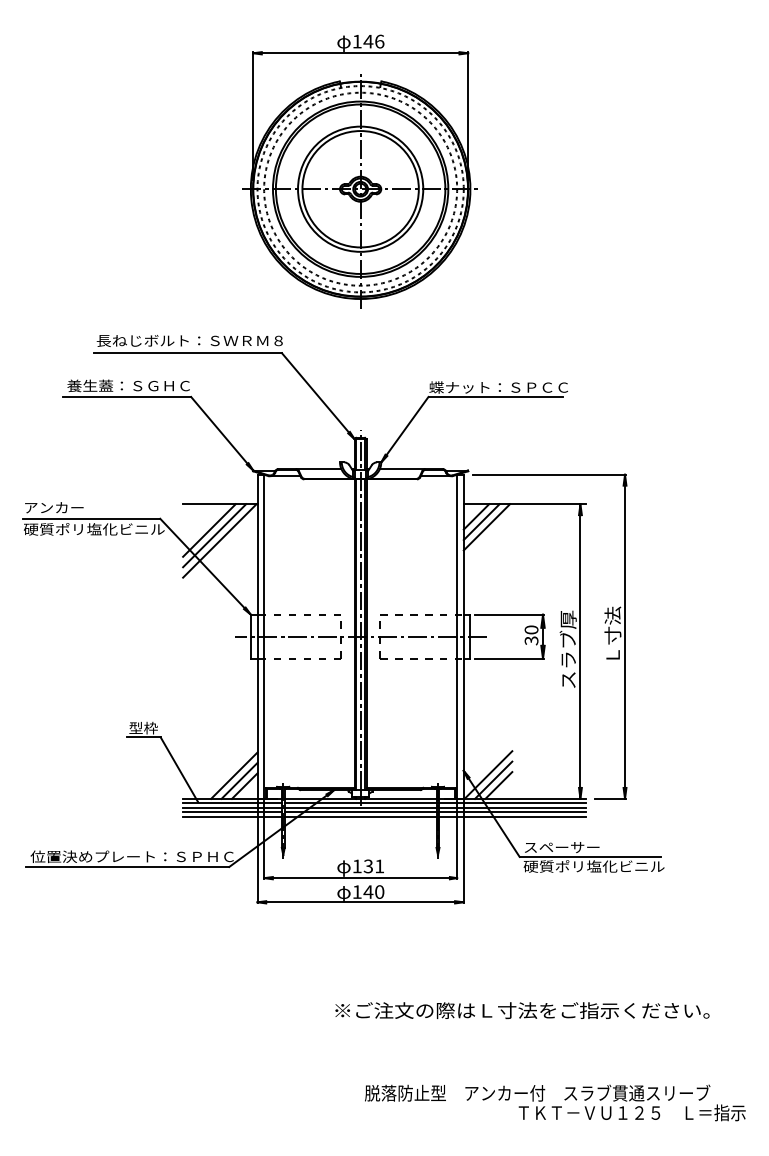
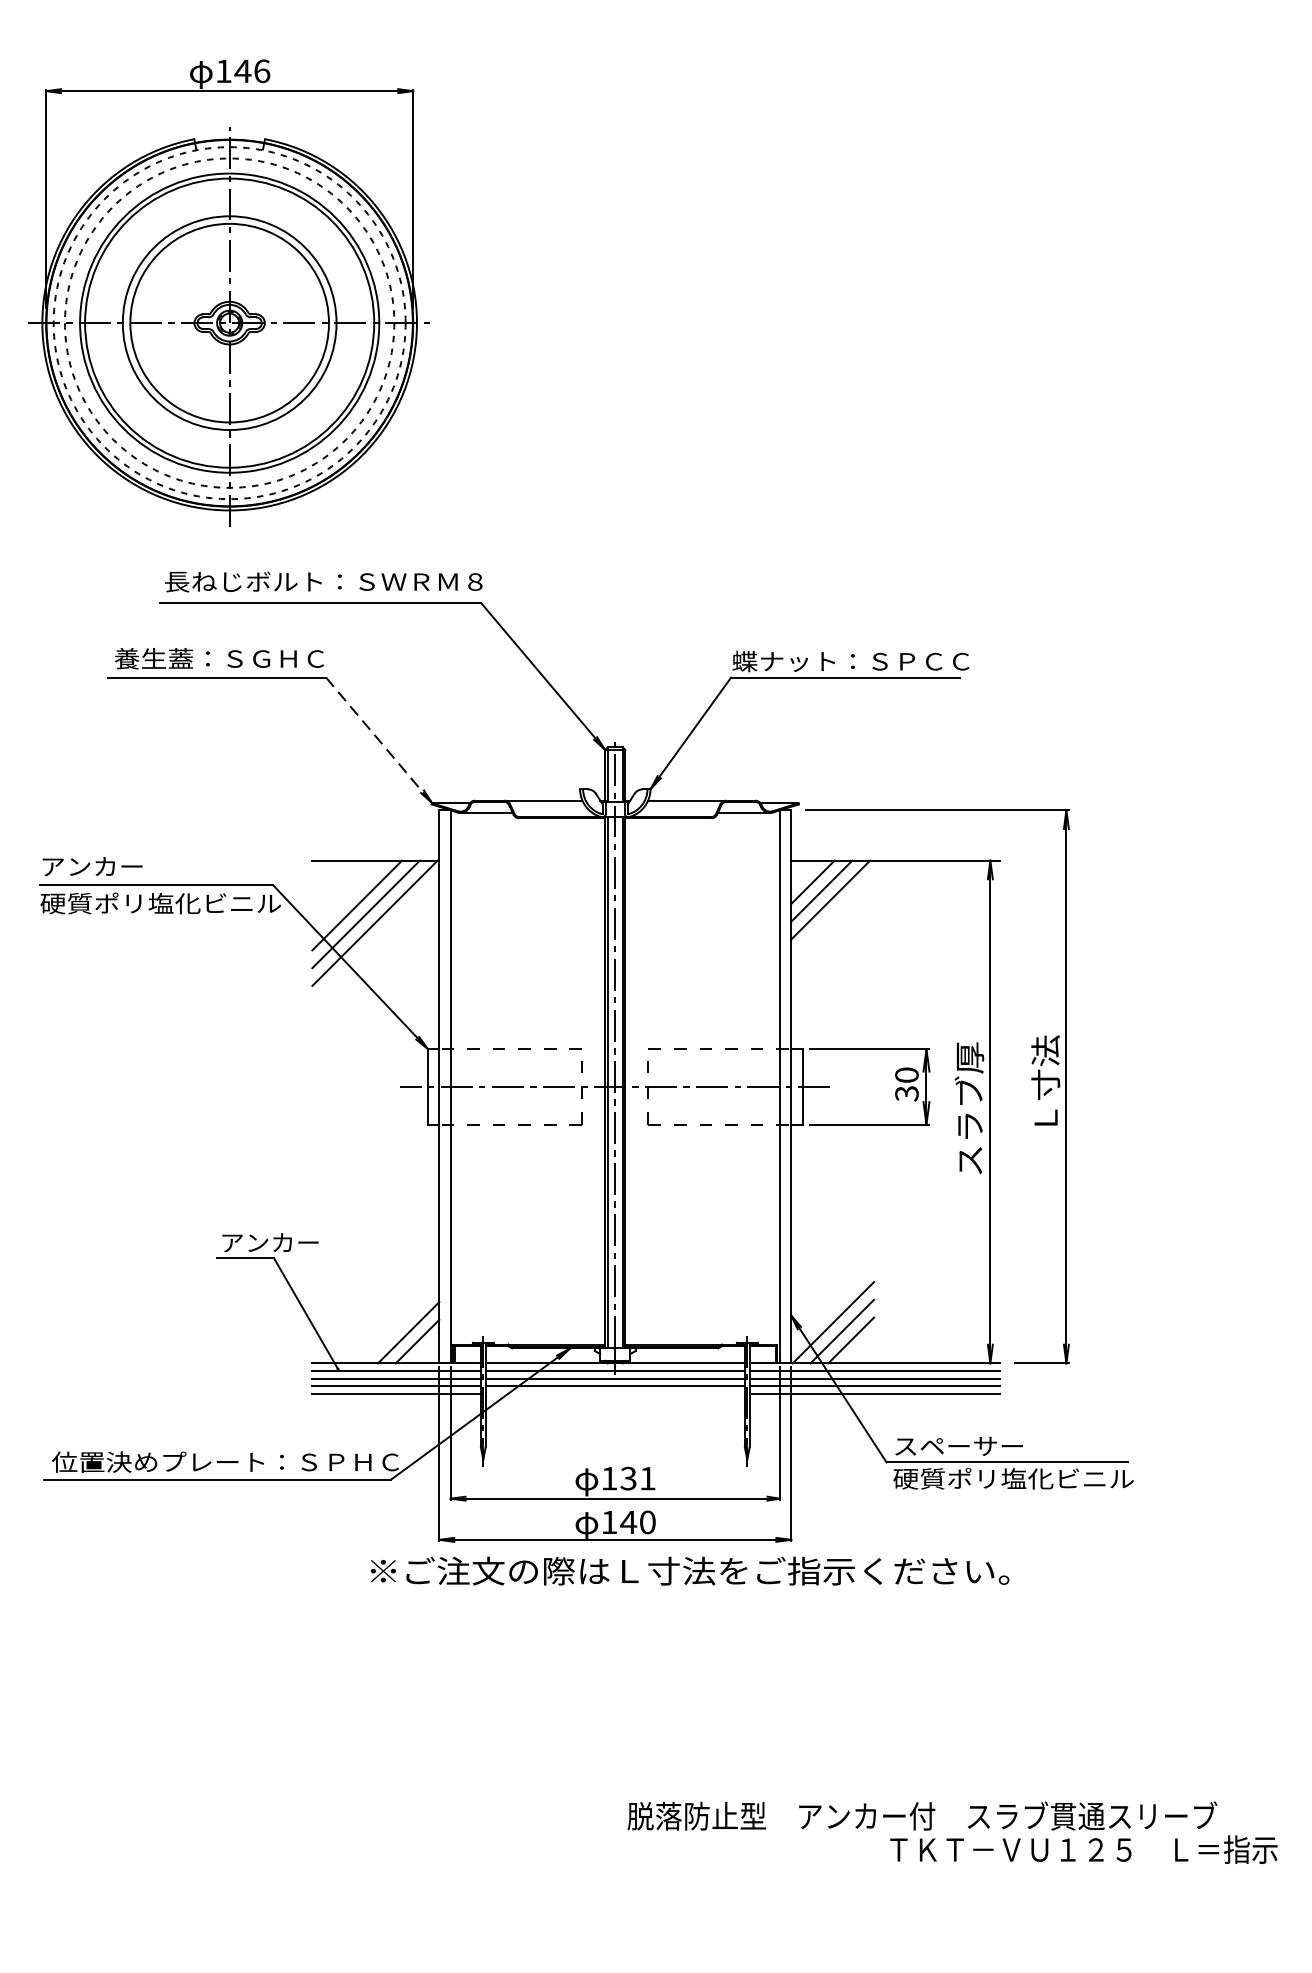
part: (359, 171) -> (227, 292), moved
line: (222, 434) -> (379, 741), solid -> dashed
text: (157, 727) -> (268, 1241), 型枠 -> アンカー
line: (234, 775) -> (400, 1323), removed
line: (360, 816) -> (615, 1393), removed
text: (522, 1010) -> (690, 1570), moved
text: (555, 1102) -> (952, 1831), moved

